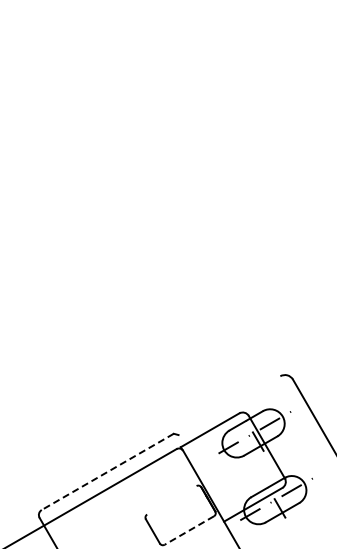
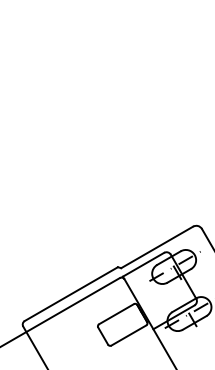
line: (229, 405) -> (157, 247), added
line: (107, 472) -> (71, 294), dashed -> solid
line: (171, 500) -> (116, 314), added
line: (189, 530) -> (128, 335), dashed -> solid

